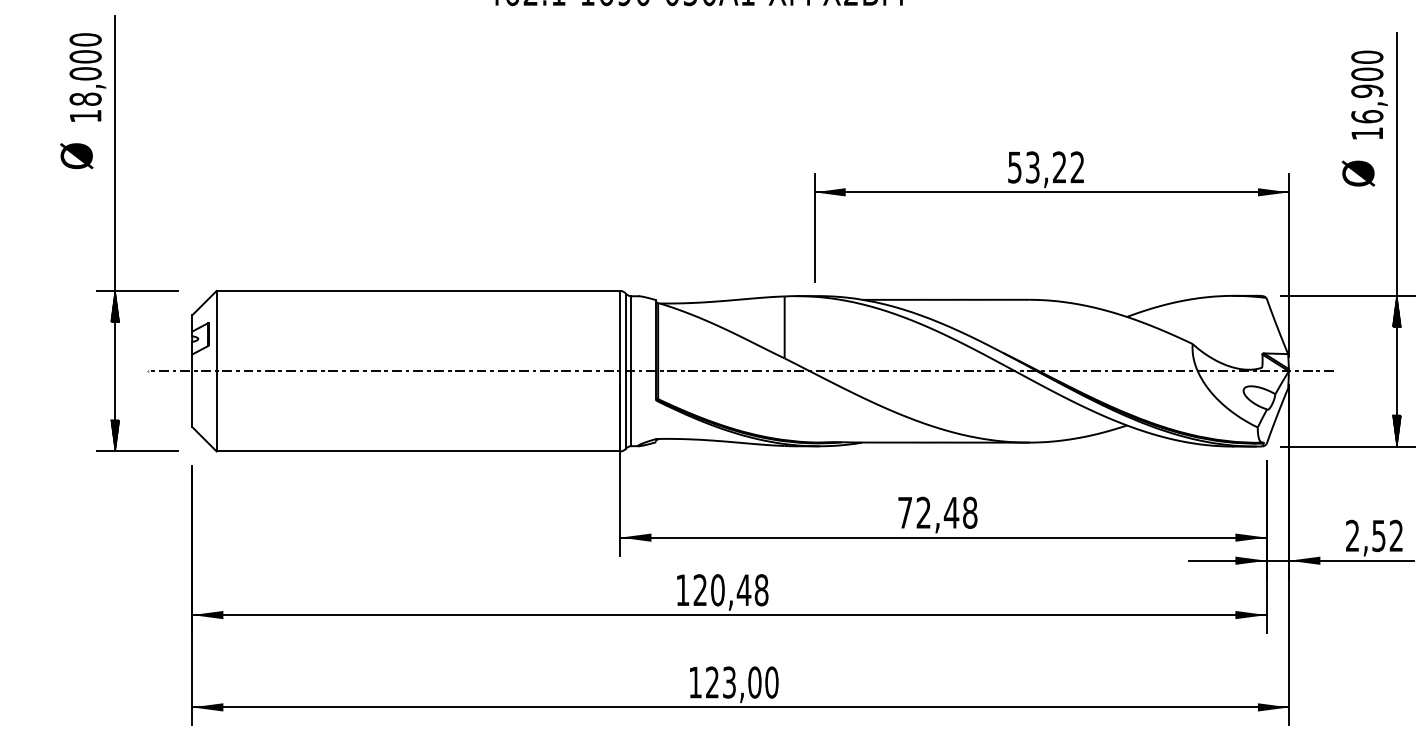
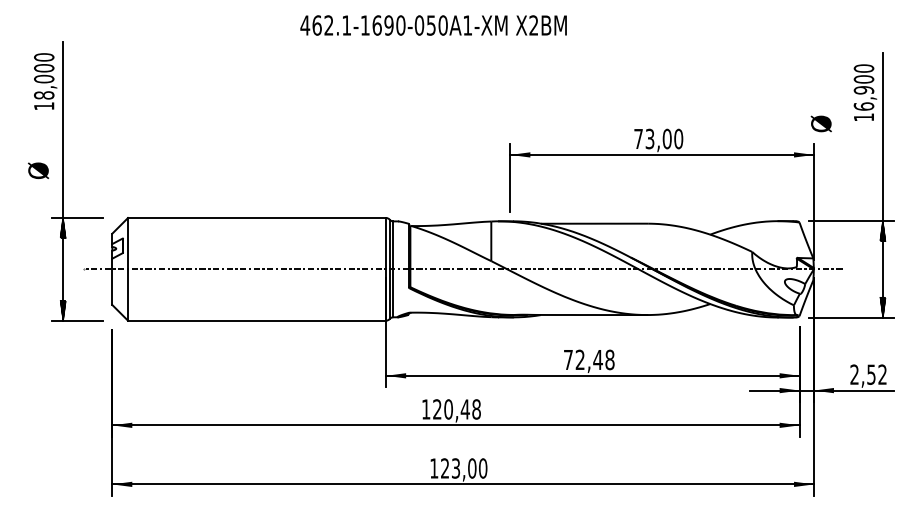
text: (76, 155) -> (38, 170), moved
text: (1046, 166) -> (658, 138), 53,22 -> 73,00
text: (1357, 172) -> (820, 123), moved

